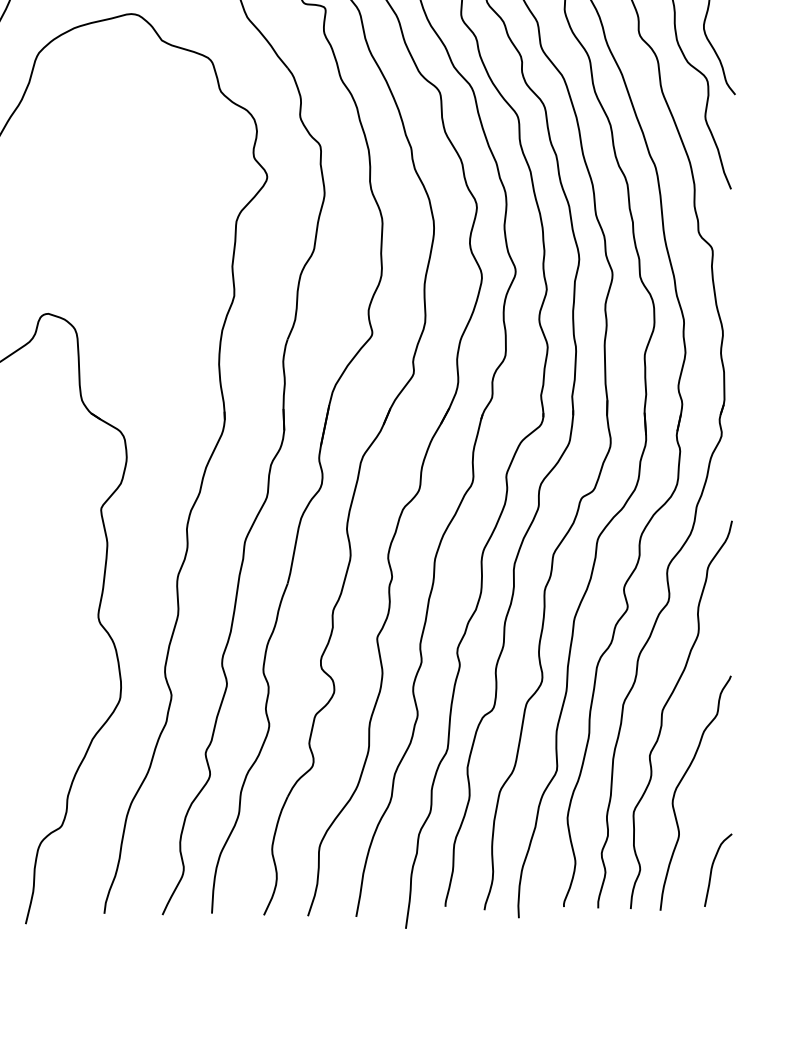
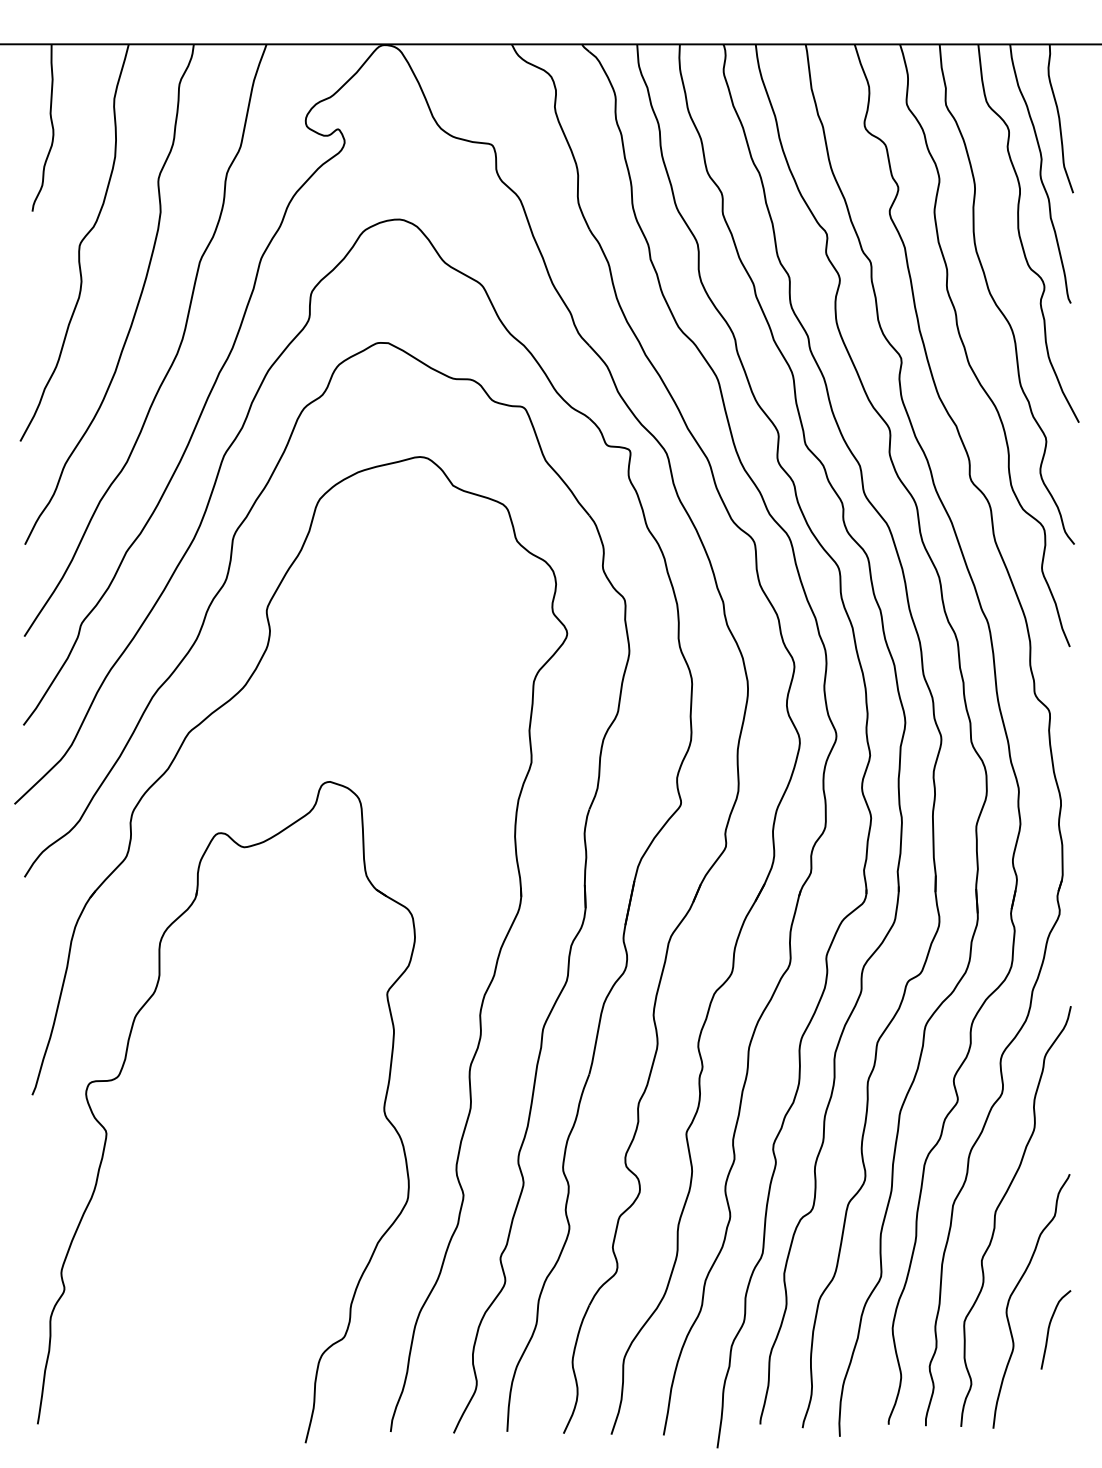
curve: (713, 867) -> (1050, 1326), moved

